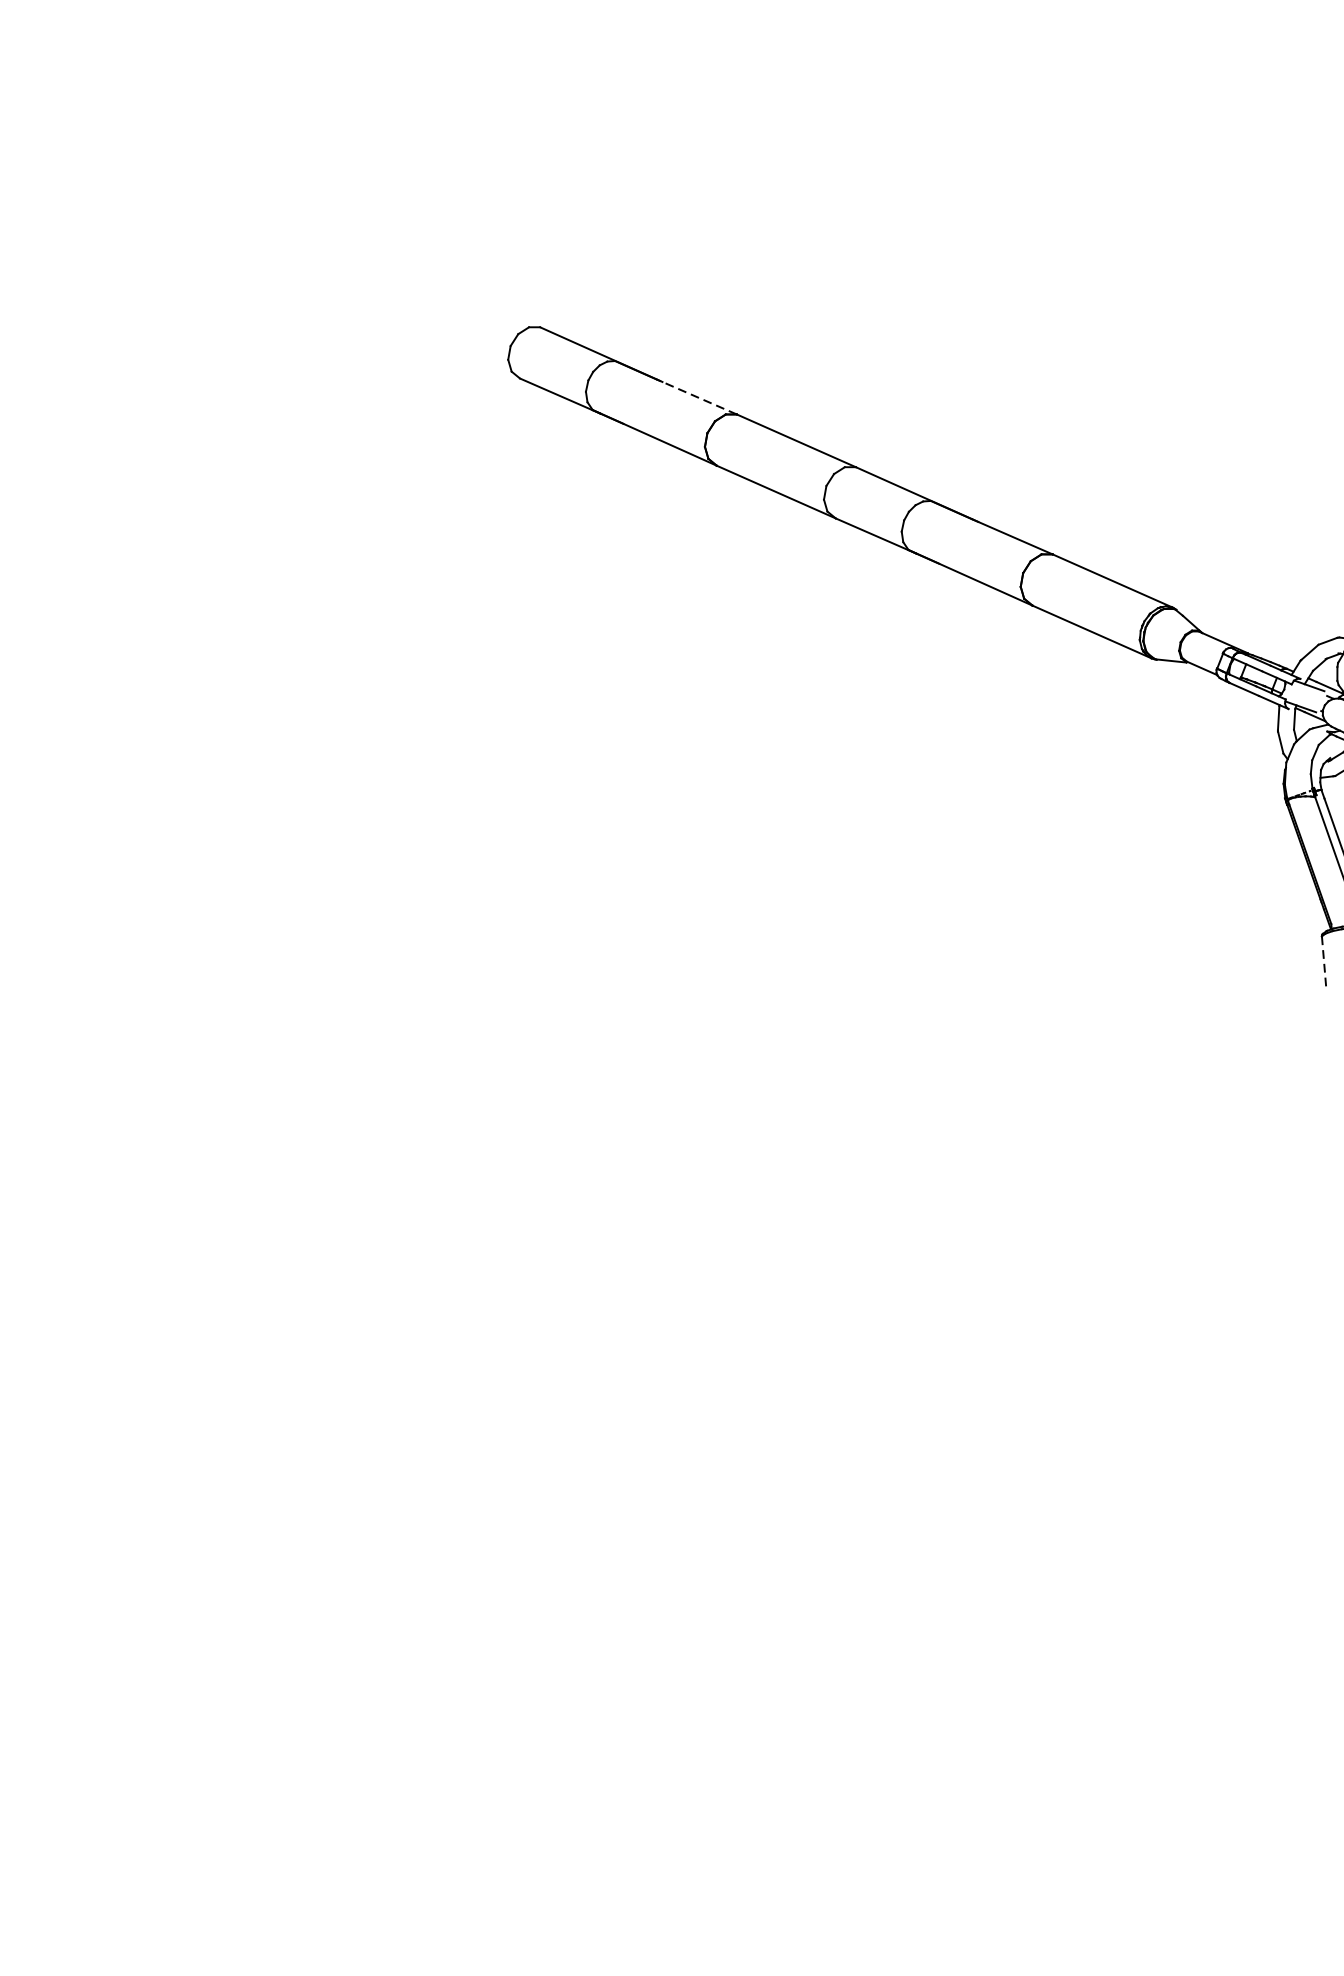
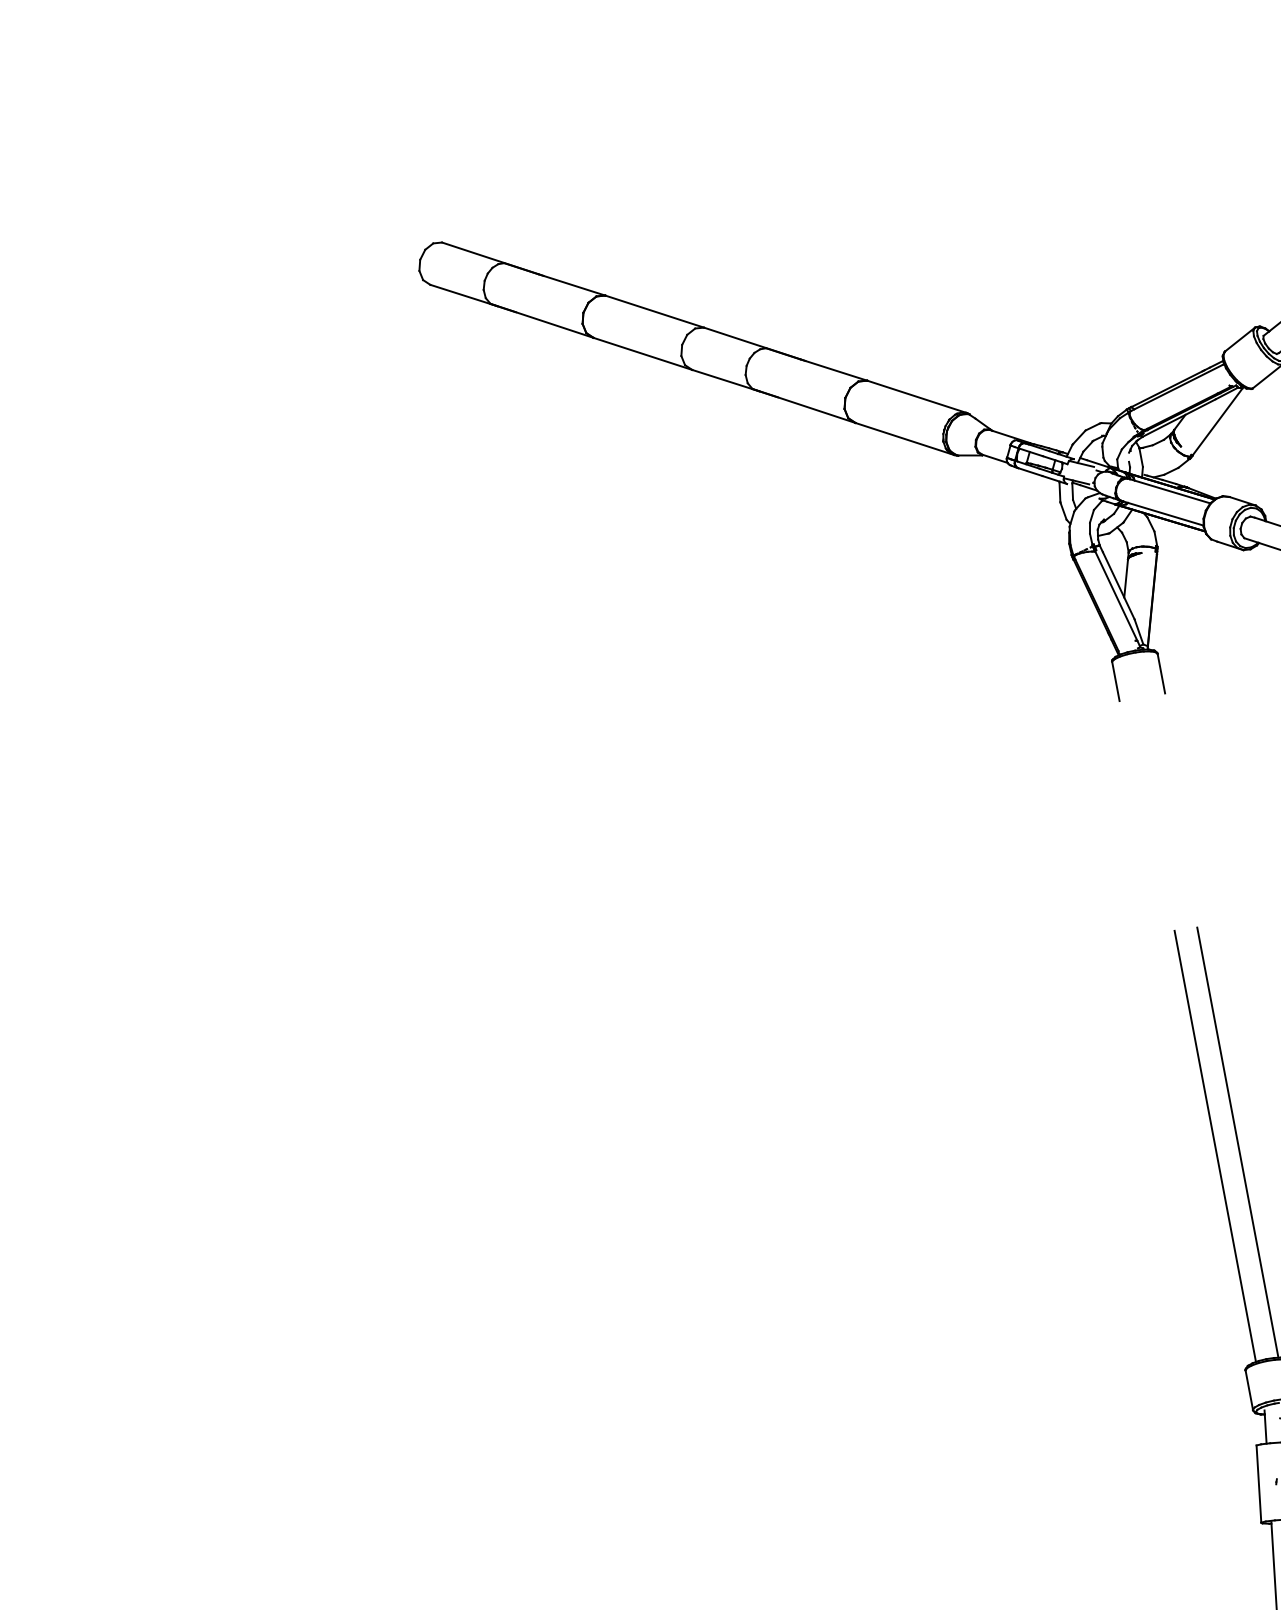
line: (696, 396) -> (571, 284), dashed -> solid
line: (1323, 961) -> (1115, 681), dashed -> solid

